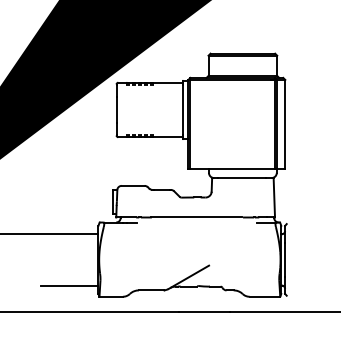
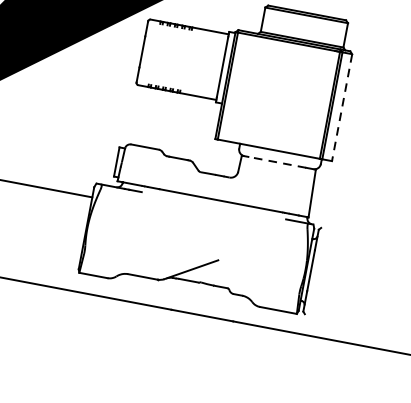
line: (285, 124) -> (342, 107), solid -> dashed
line: (241, 178) -> (277, 162), solid -> dashed
line: (69, 285) -> (45, 252), removed

